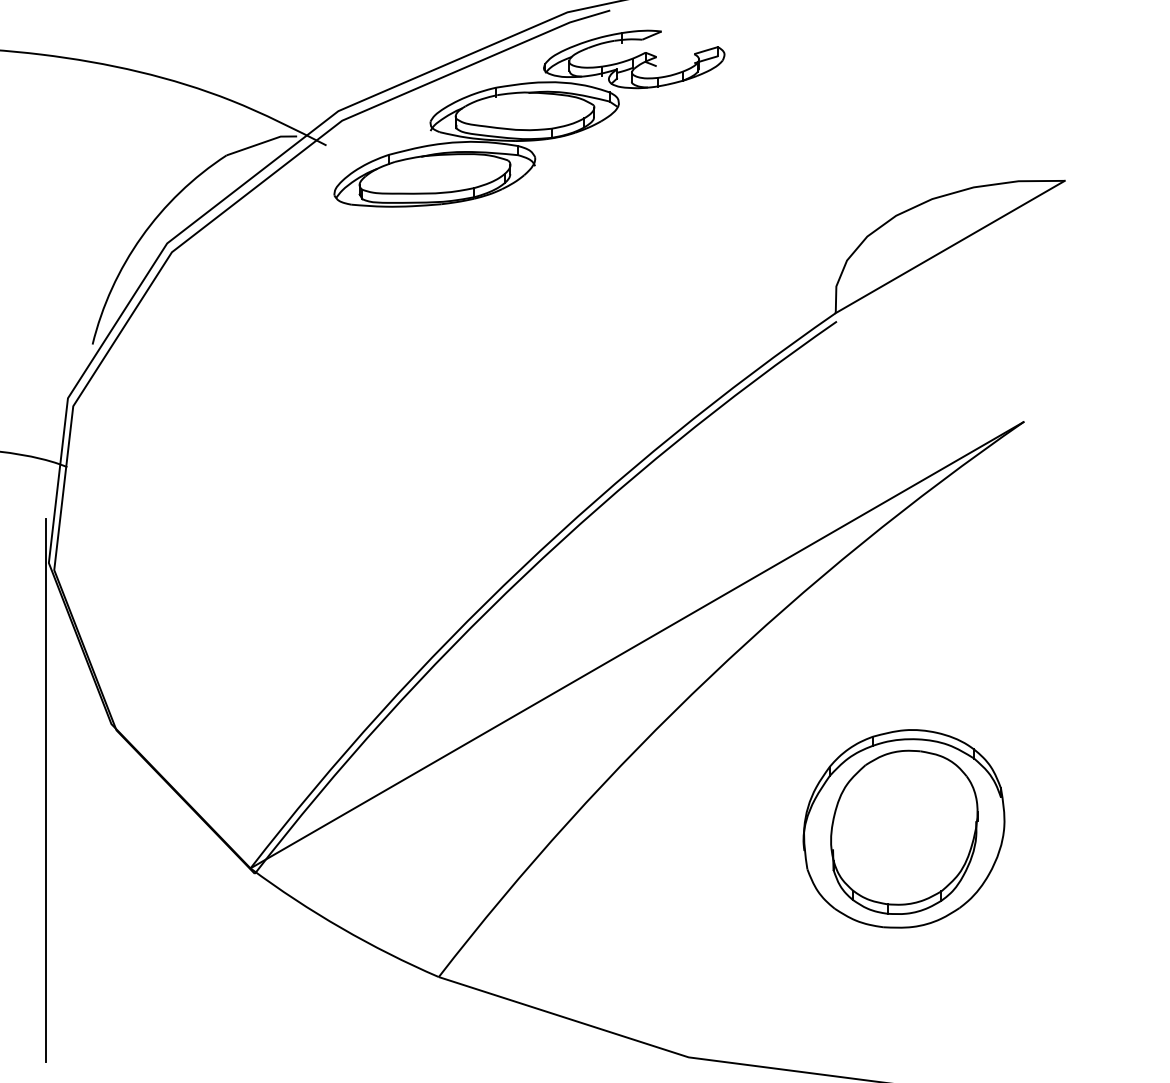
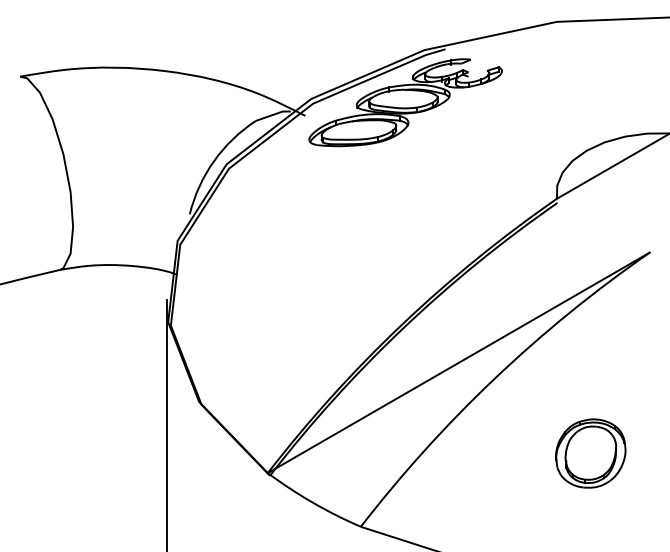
part: (903, 828) -> (590, 453), size x0.7

